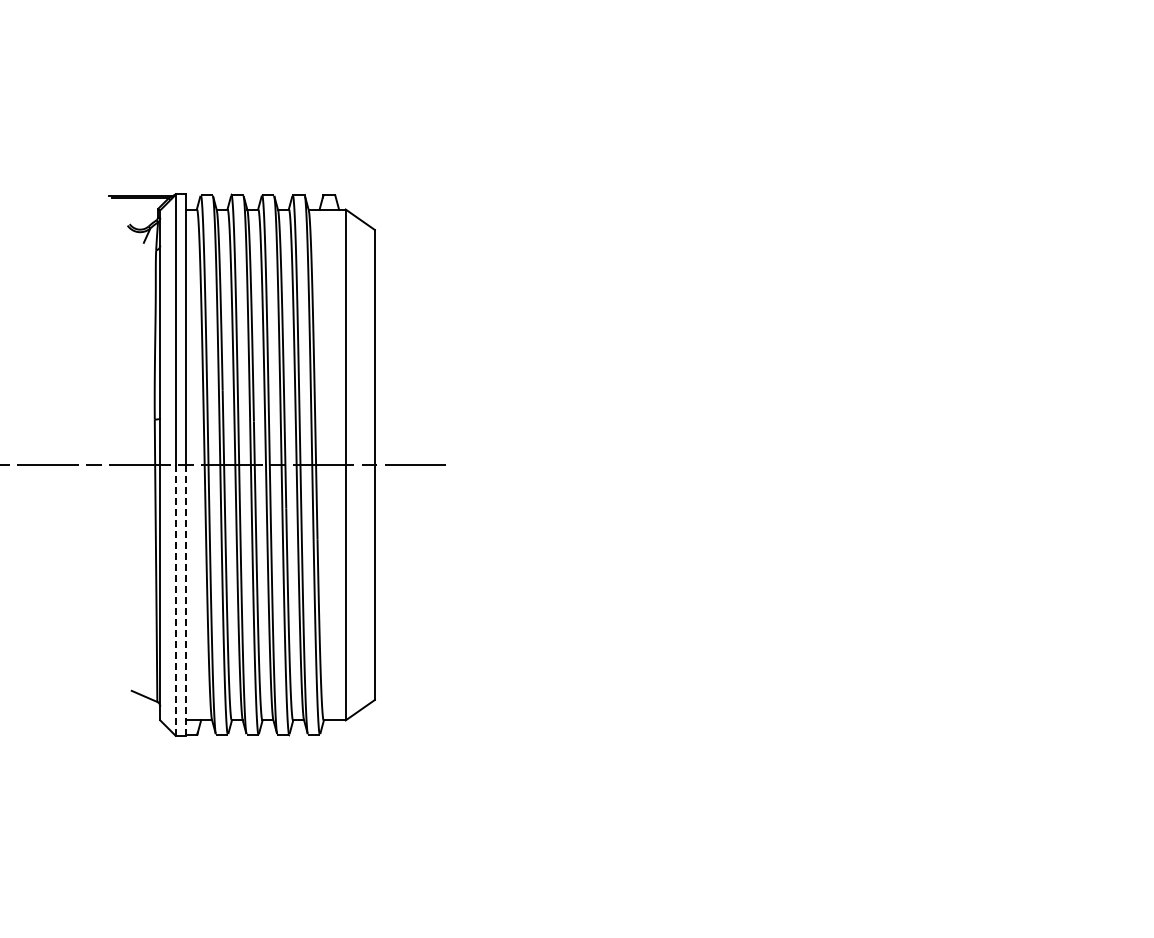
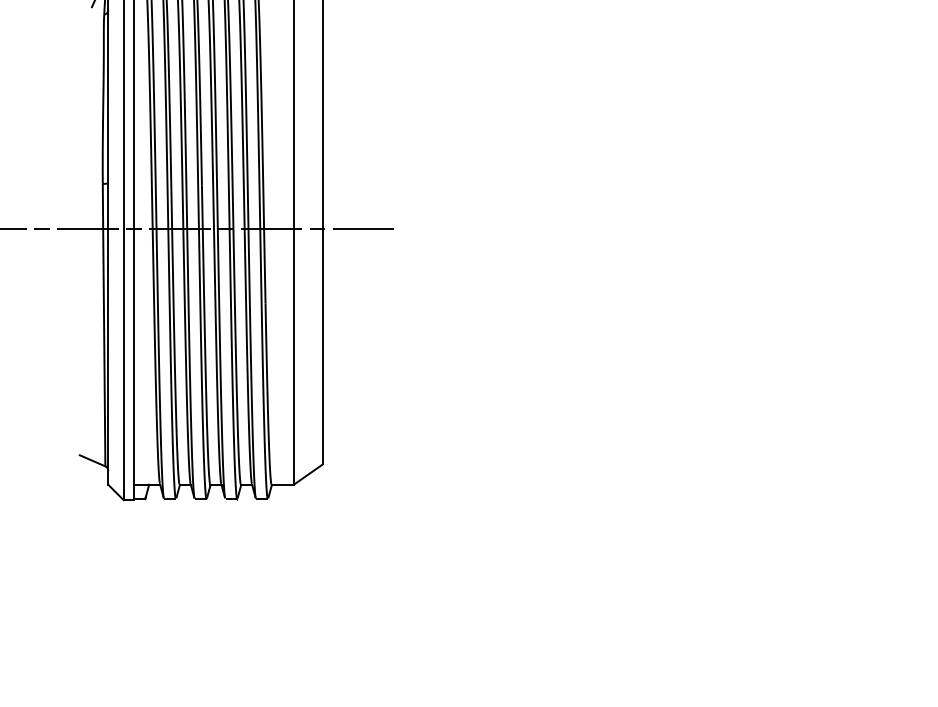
line: (175, 599) -> (123, 363), dashed -> solid
line: (185, 599) -> (133, 363), dashed -> solid

